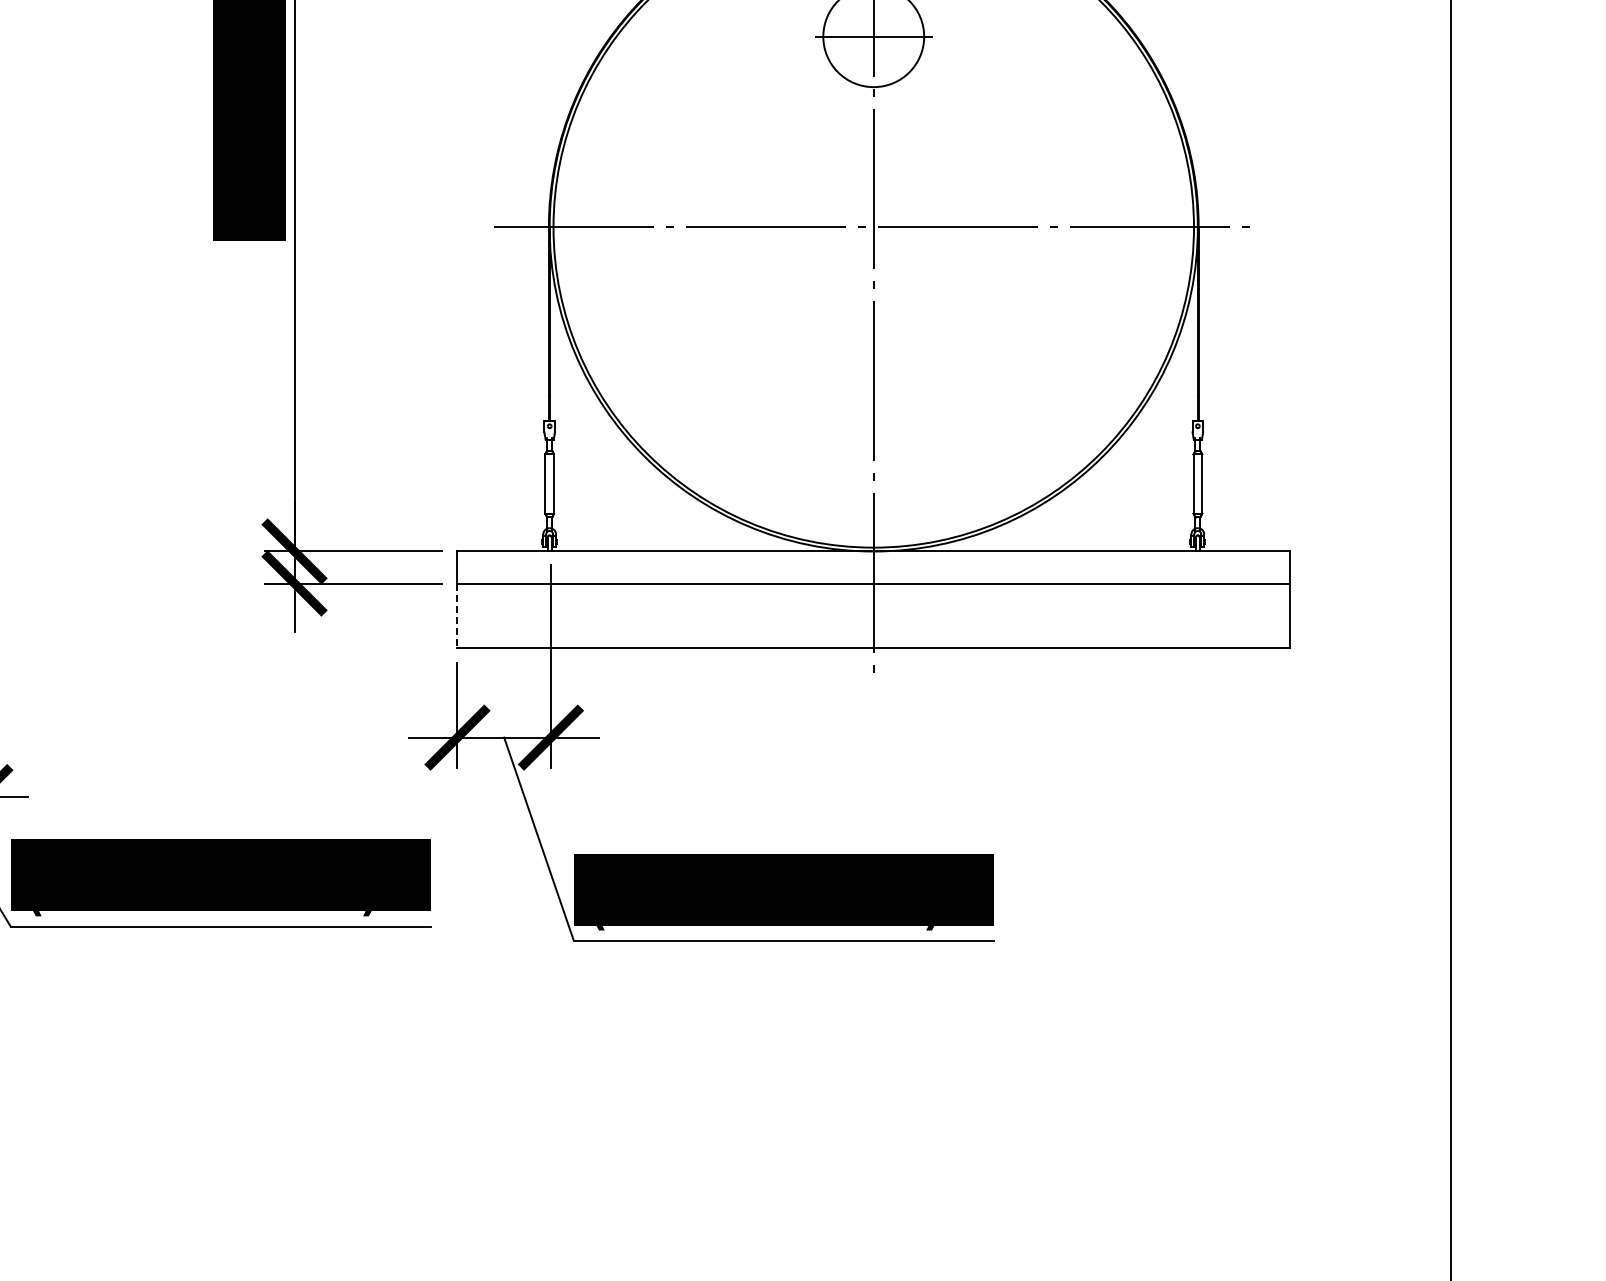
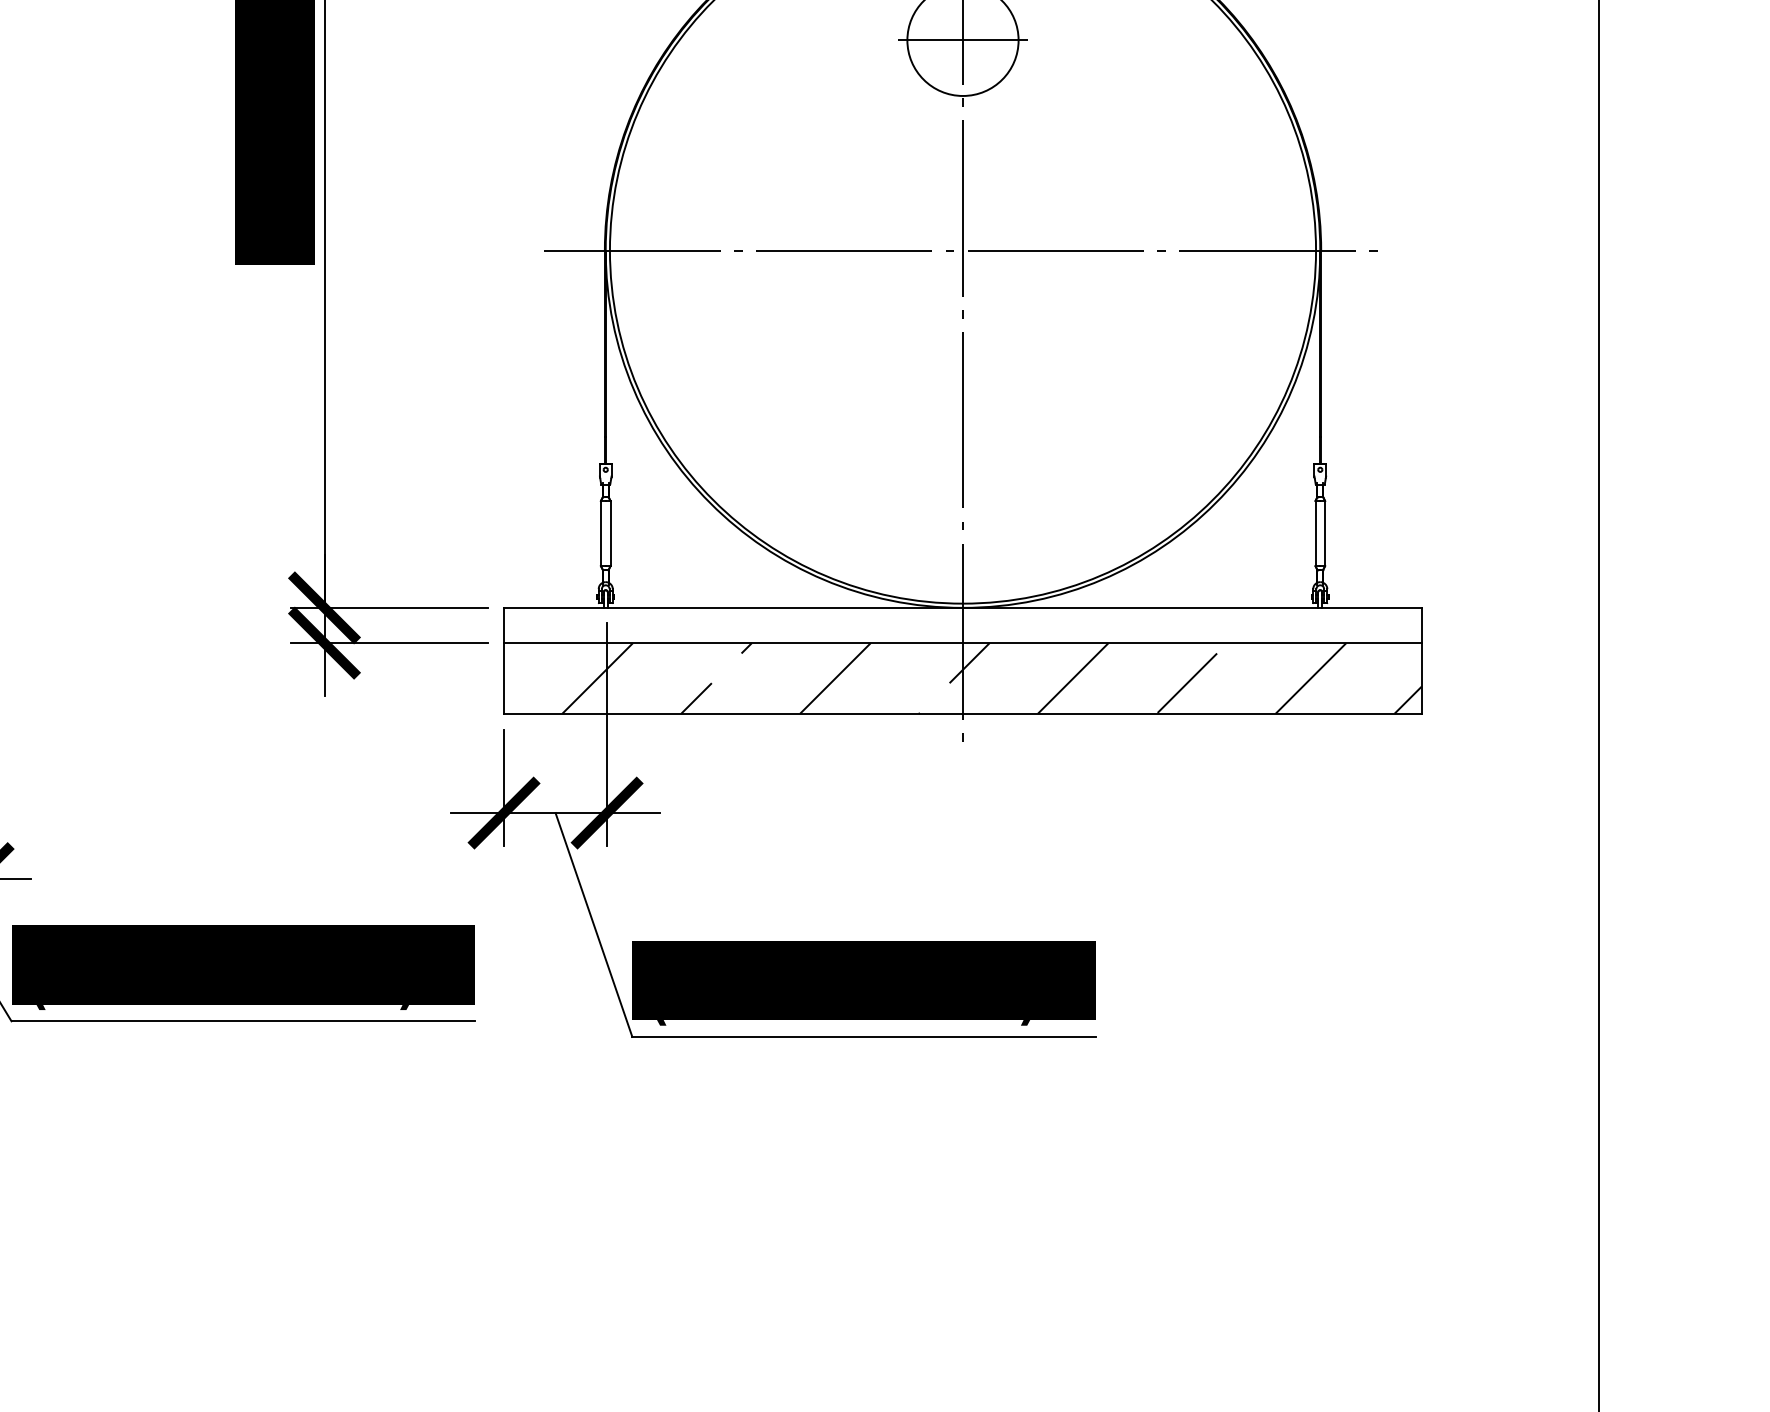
hatch: (900, 615) -> (992, 678), added
line: (457, 616) -> (504, 679), dashed -> solid

